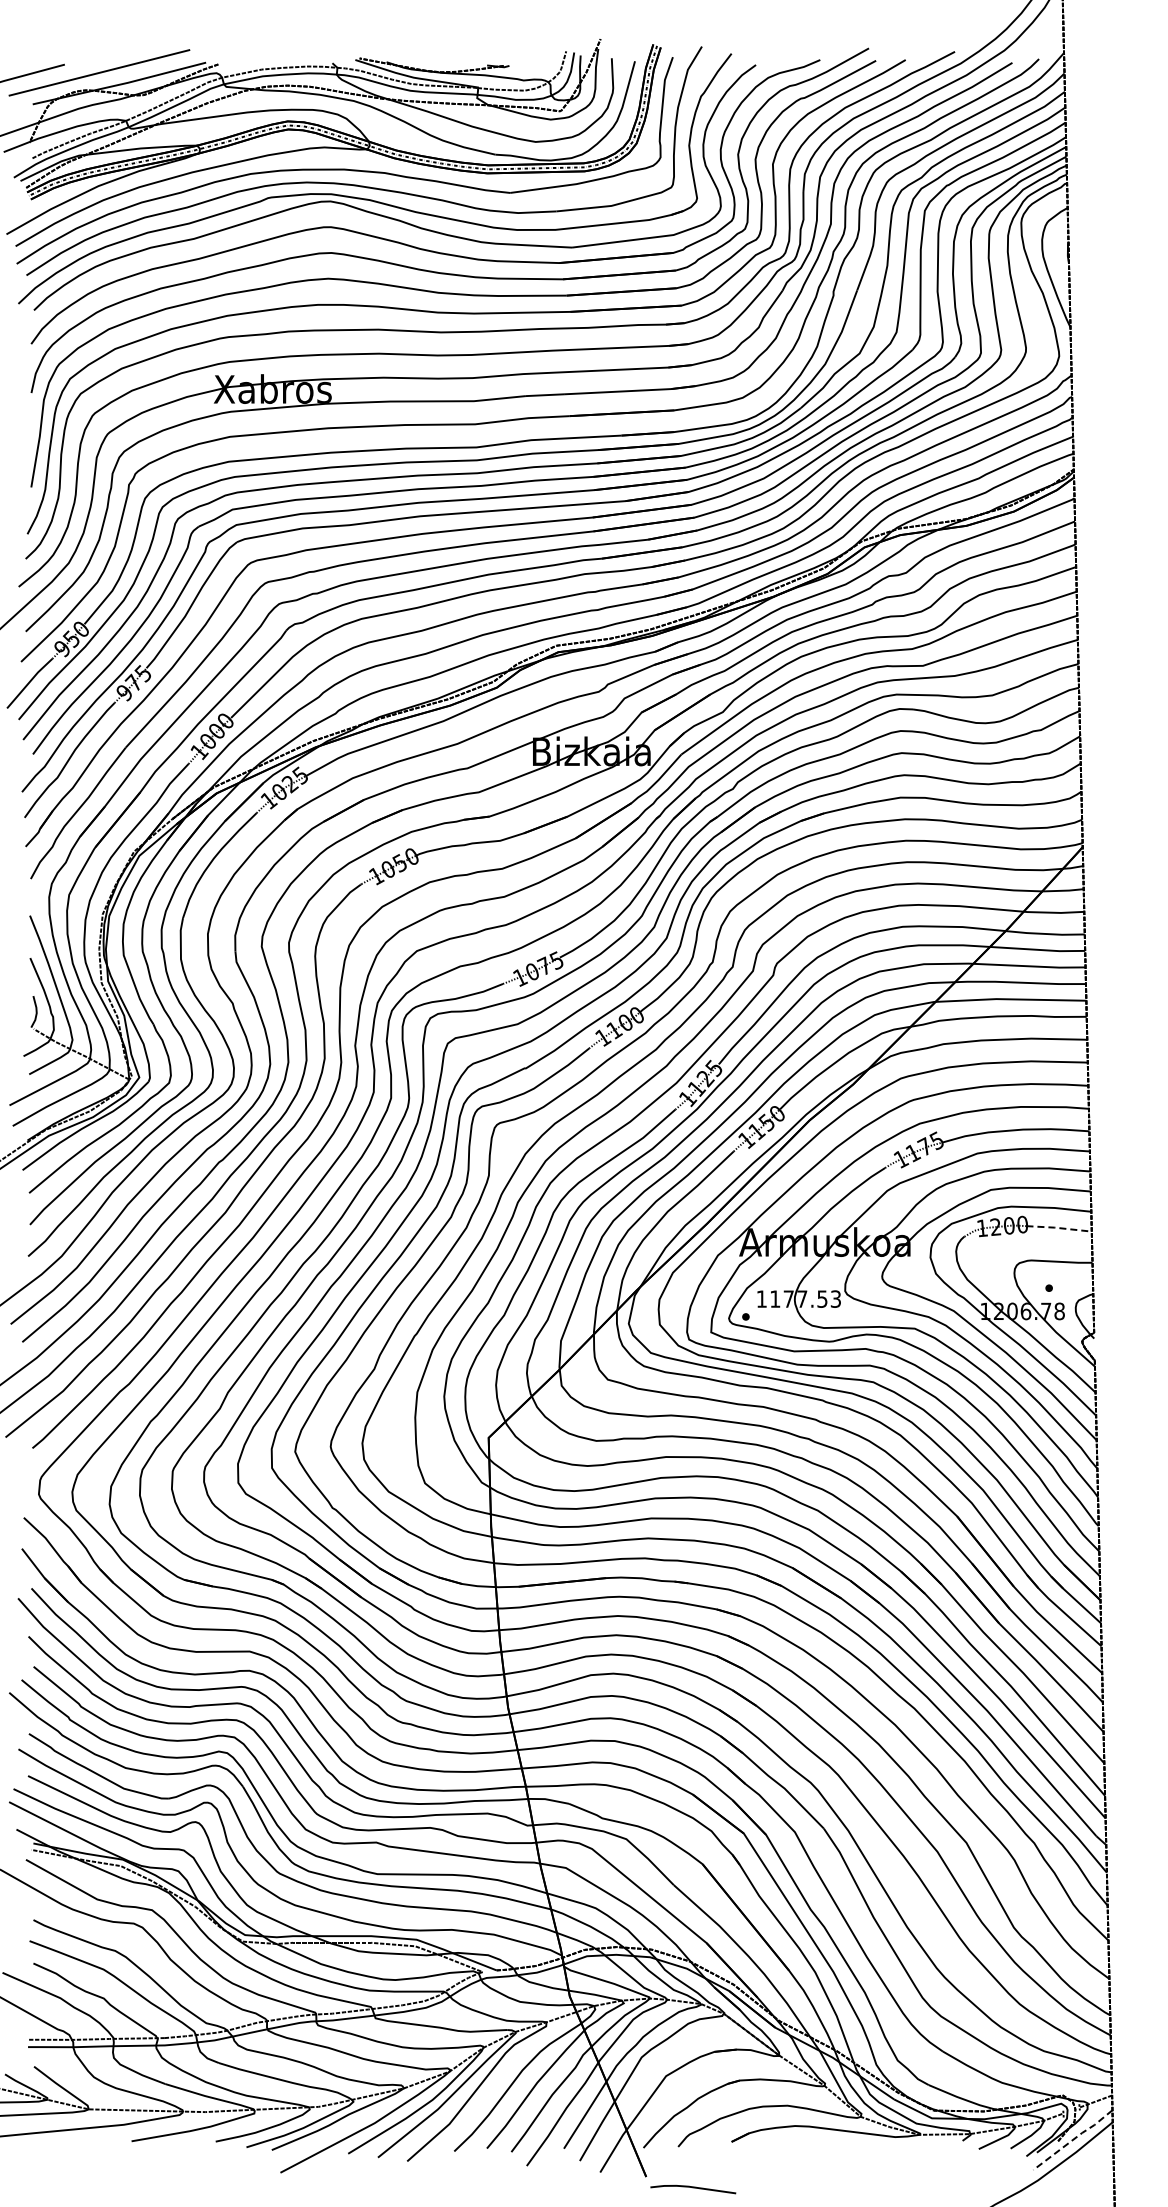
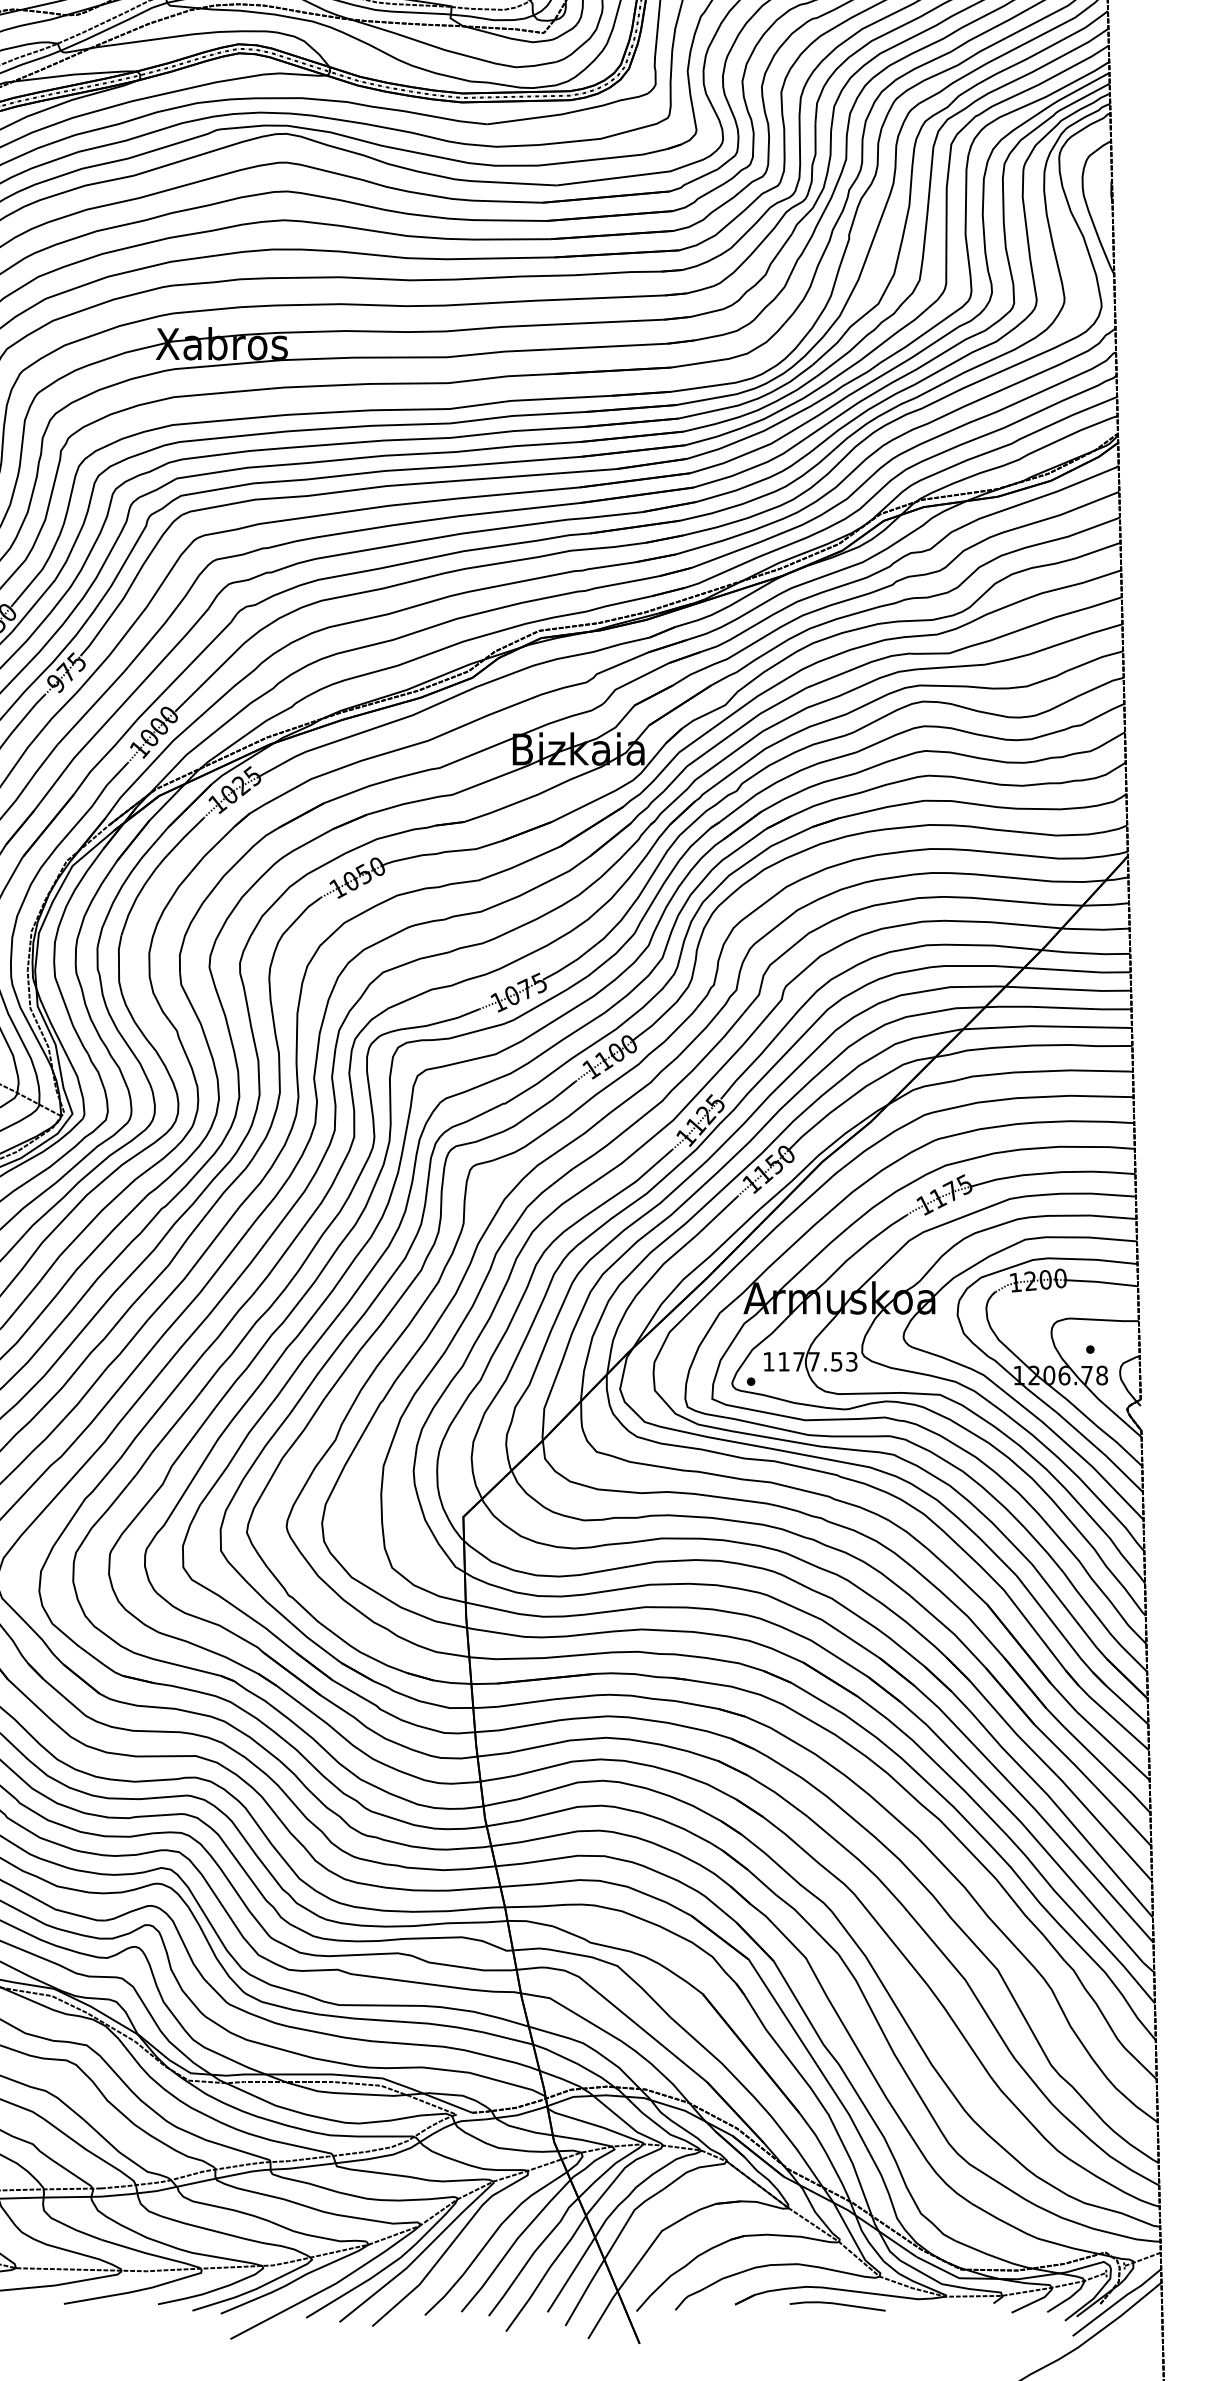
line: (1058, 1228) -> (1100, 1282), dashed -> solid
line: (1073, 2139) -> (1117, 2301), dashed -> solid
line: (693, 2188) -> (837, 2305), moved

